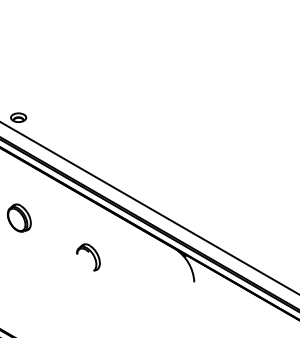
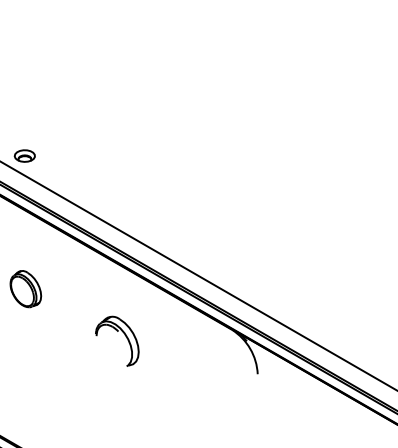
part: (88, 257) -> (117, 341), size x1.4

